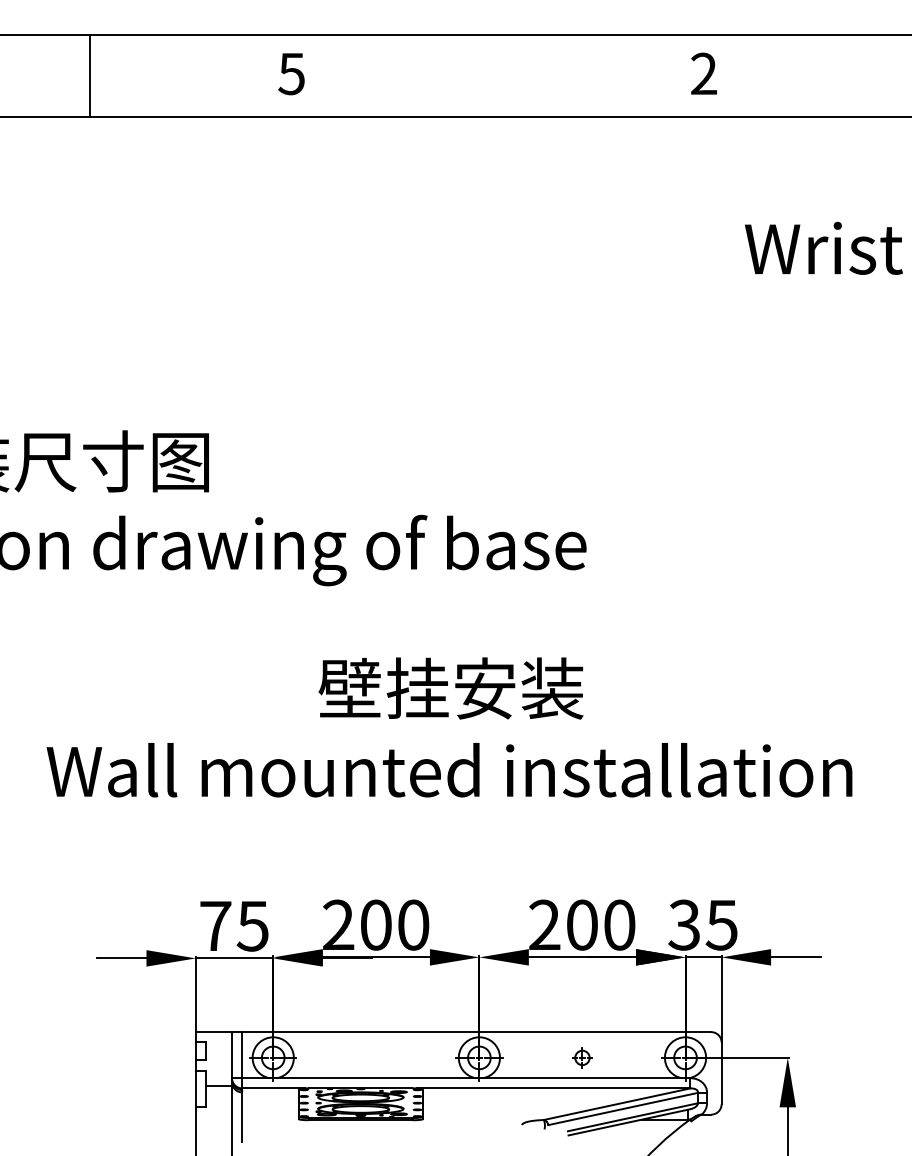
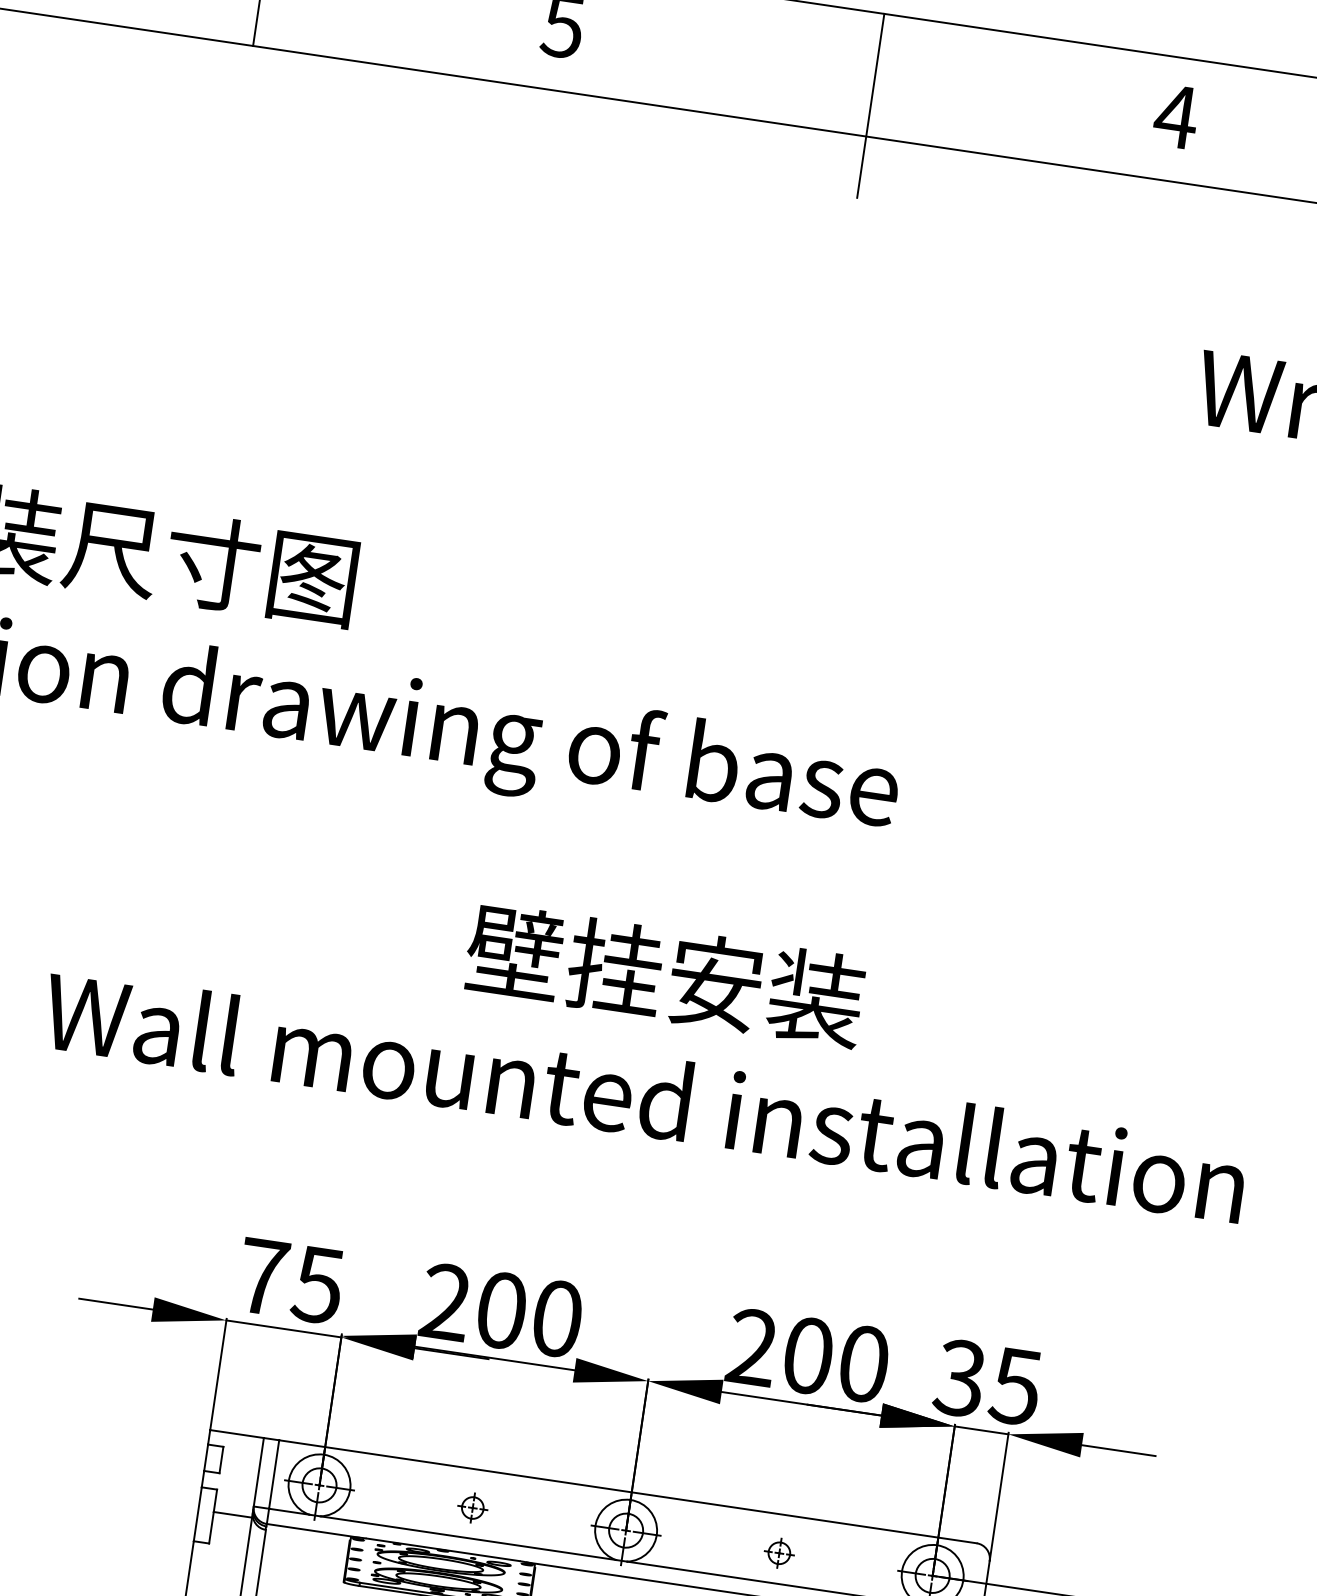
text: (703, 73) -> (1175, 115), 2 -> 4
line: (501, 96) -> (870, 105), added
part: (376, 1057) -> (473, 1507), added

